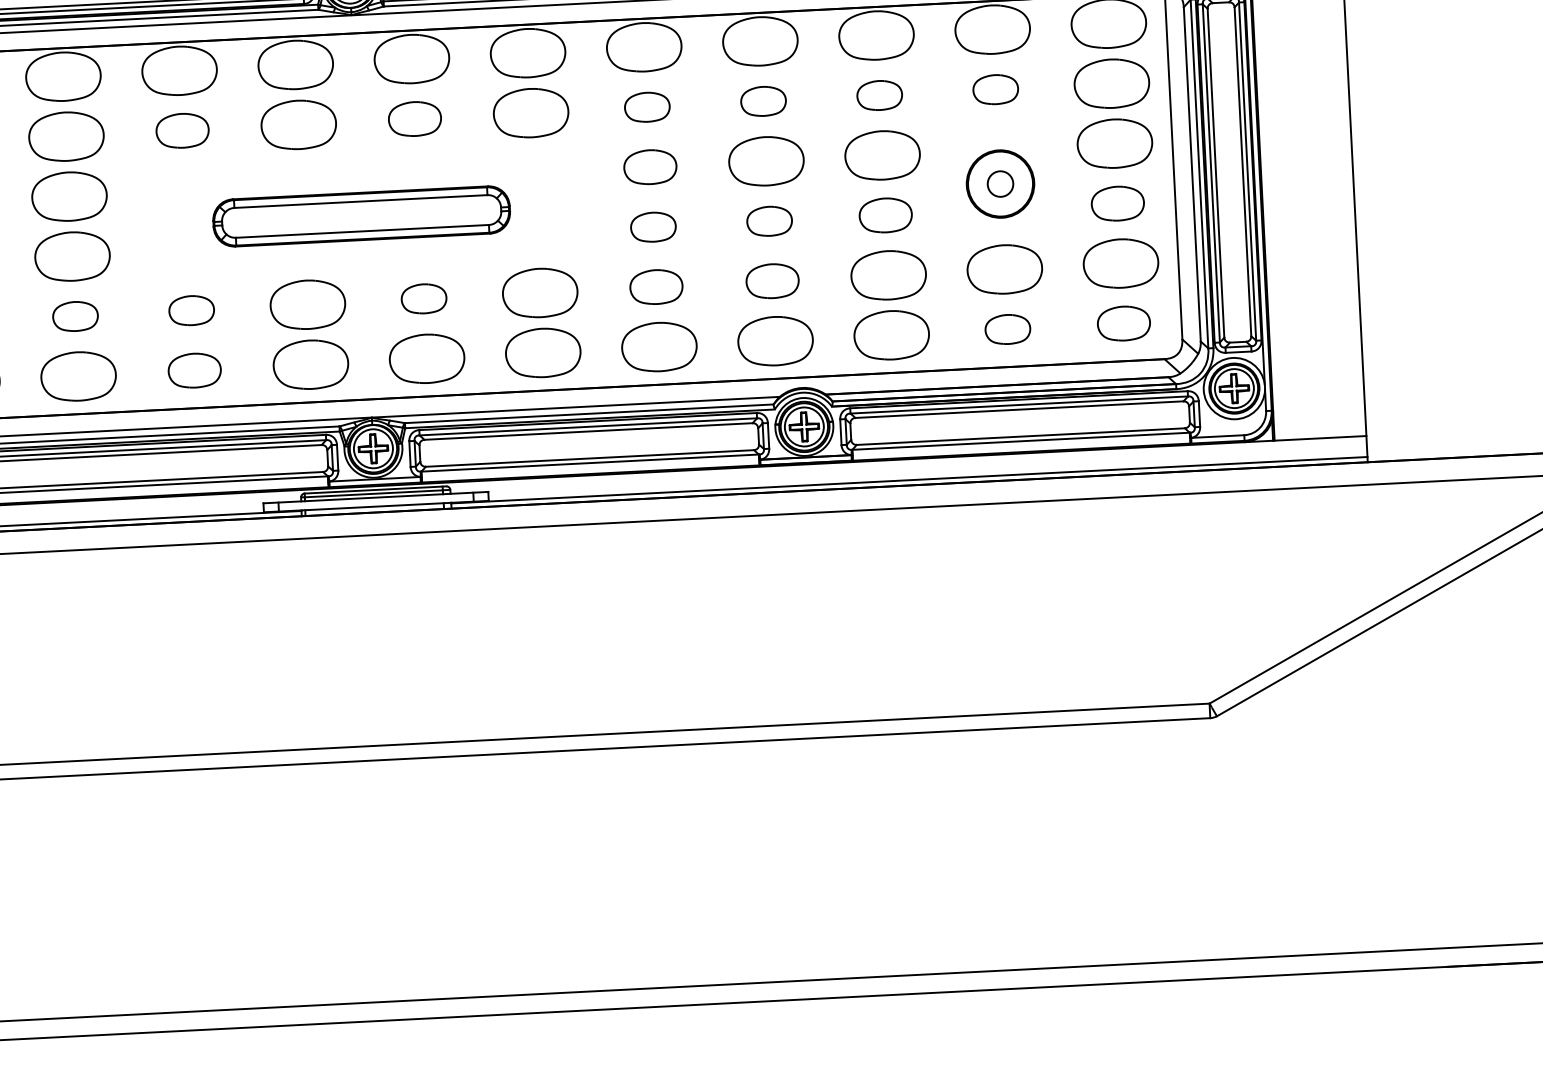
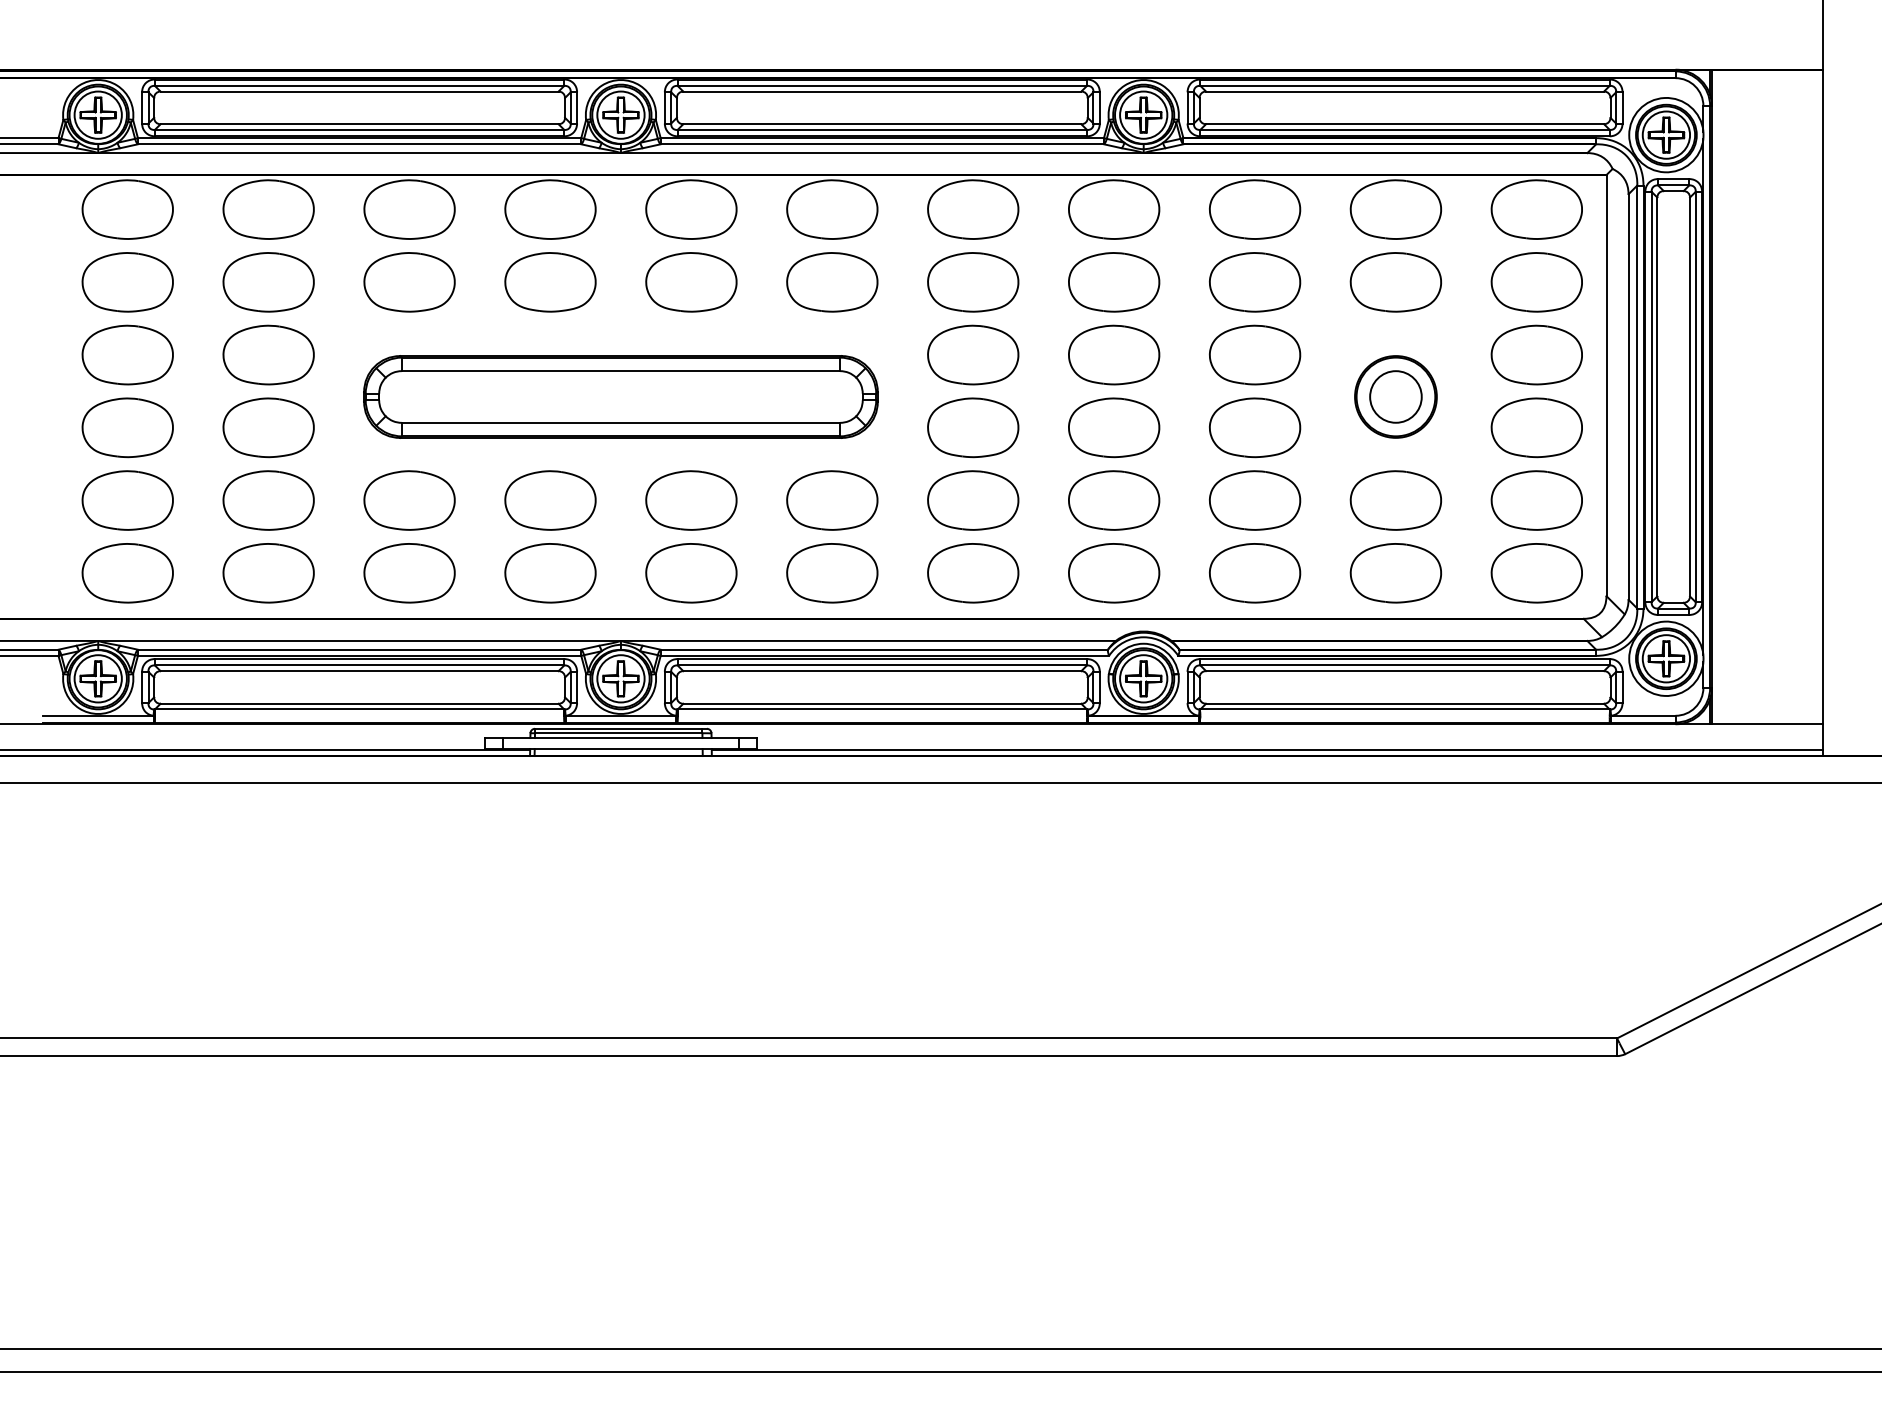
part: (995, 89) -> (1395, 282), size x1.67
part: (879, 95) -> (1255, 282), size x1.67
part: (763, 101) -> (1114, 282), size x1.67
part: (647, 107) -> (973, 282), size x1.67
part: (415, 119) -> (691, 282), size x1.43
part: (182, 130) -> (409, 282), size x1.43
part: (650, 166) -> (973, 354), size x1.43
circle: (1000, 183) -> (1395, 396), size x1.67
part: (1117, 203) -> (1536, 427), size x1.43
part: (886, 215) -> (1255, 427), size x1.43
part: (361, 216) -> (620, 396), size x1.43
part: (769, 220) -> (1114, 427), size x1.67
part: (653, 226) -> (973, 427), size x1.67
part: (772, 281) -> (1114, 500), size x1.43
part: (656, 287) -> (973, 500), size x1.43
part: (424, 298) -> (691, 500), size x1.67
part: (191, 310) -> (409, 500), size x1.67
part: (75, 316) -> (268, 500), size x1.67
part: (1123, 323) -> (1536, 573), size x1.43
part: (1007, 329) -> (1395, 573), size x1.67
part: (194, 370) -> (409, 573), size x1.43

